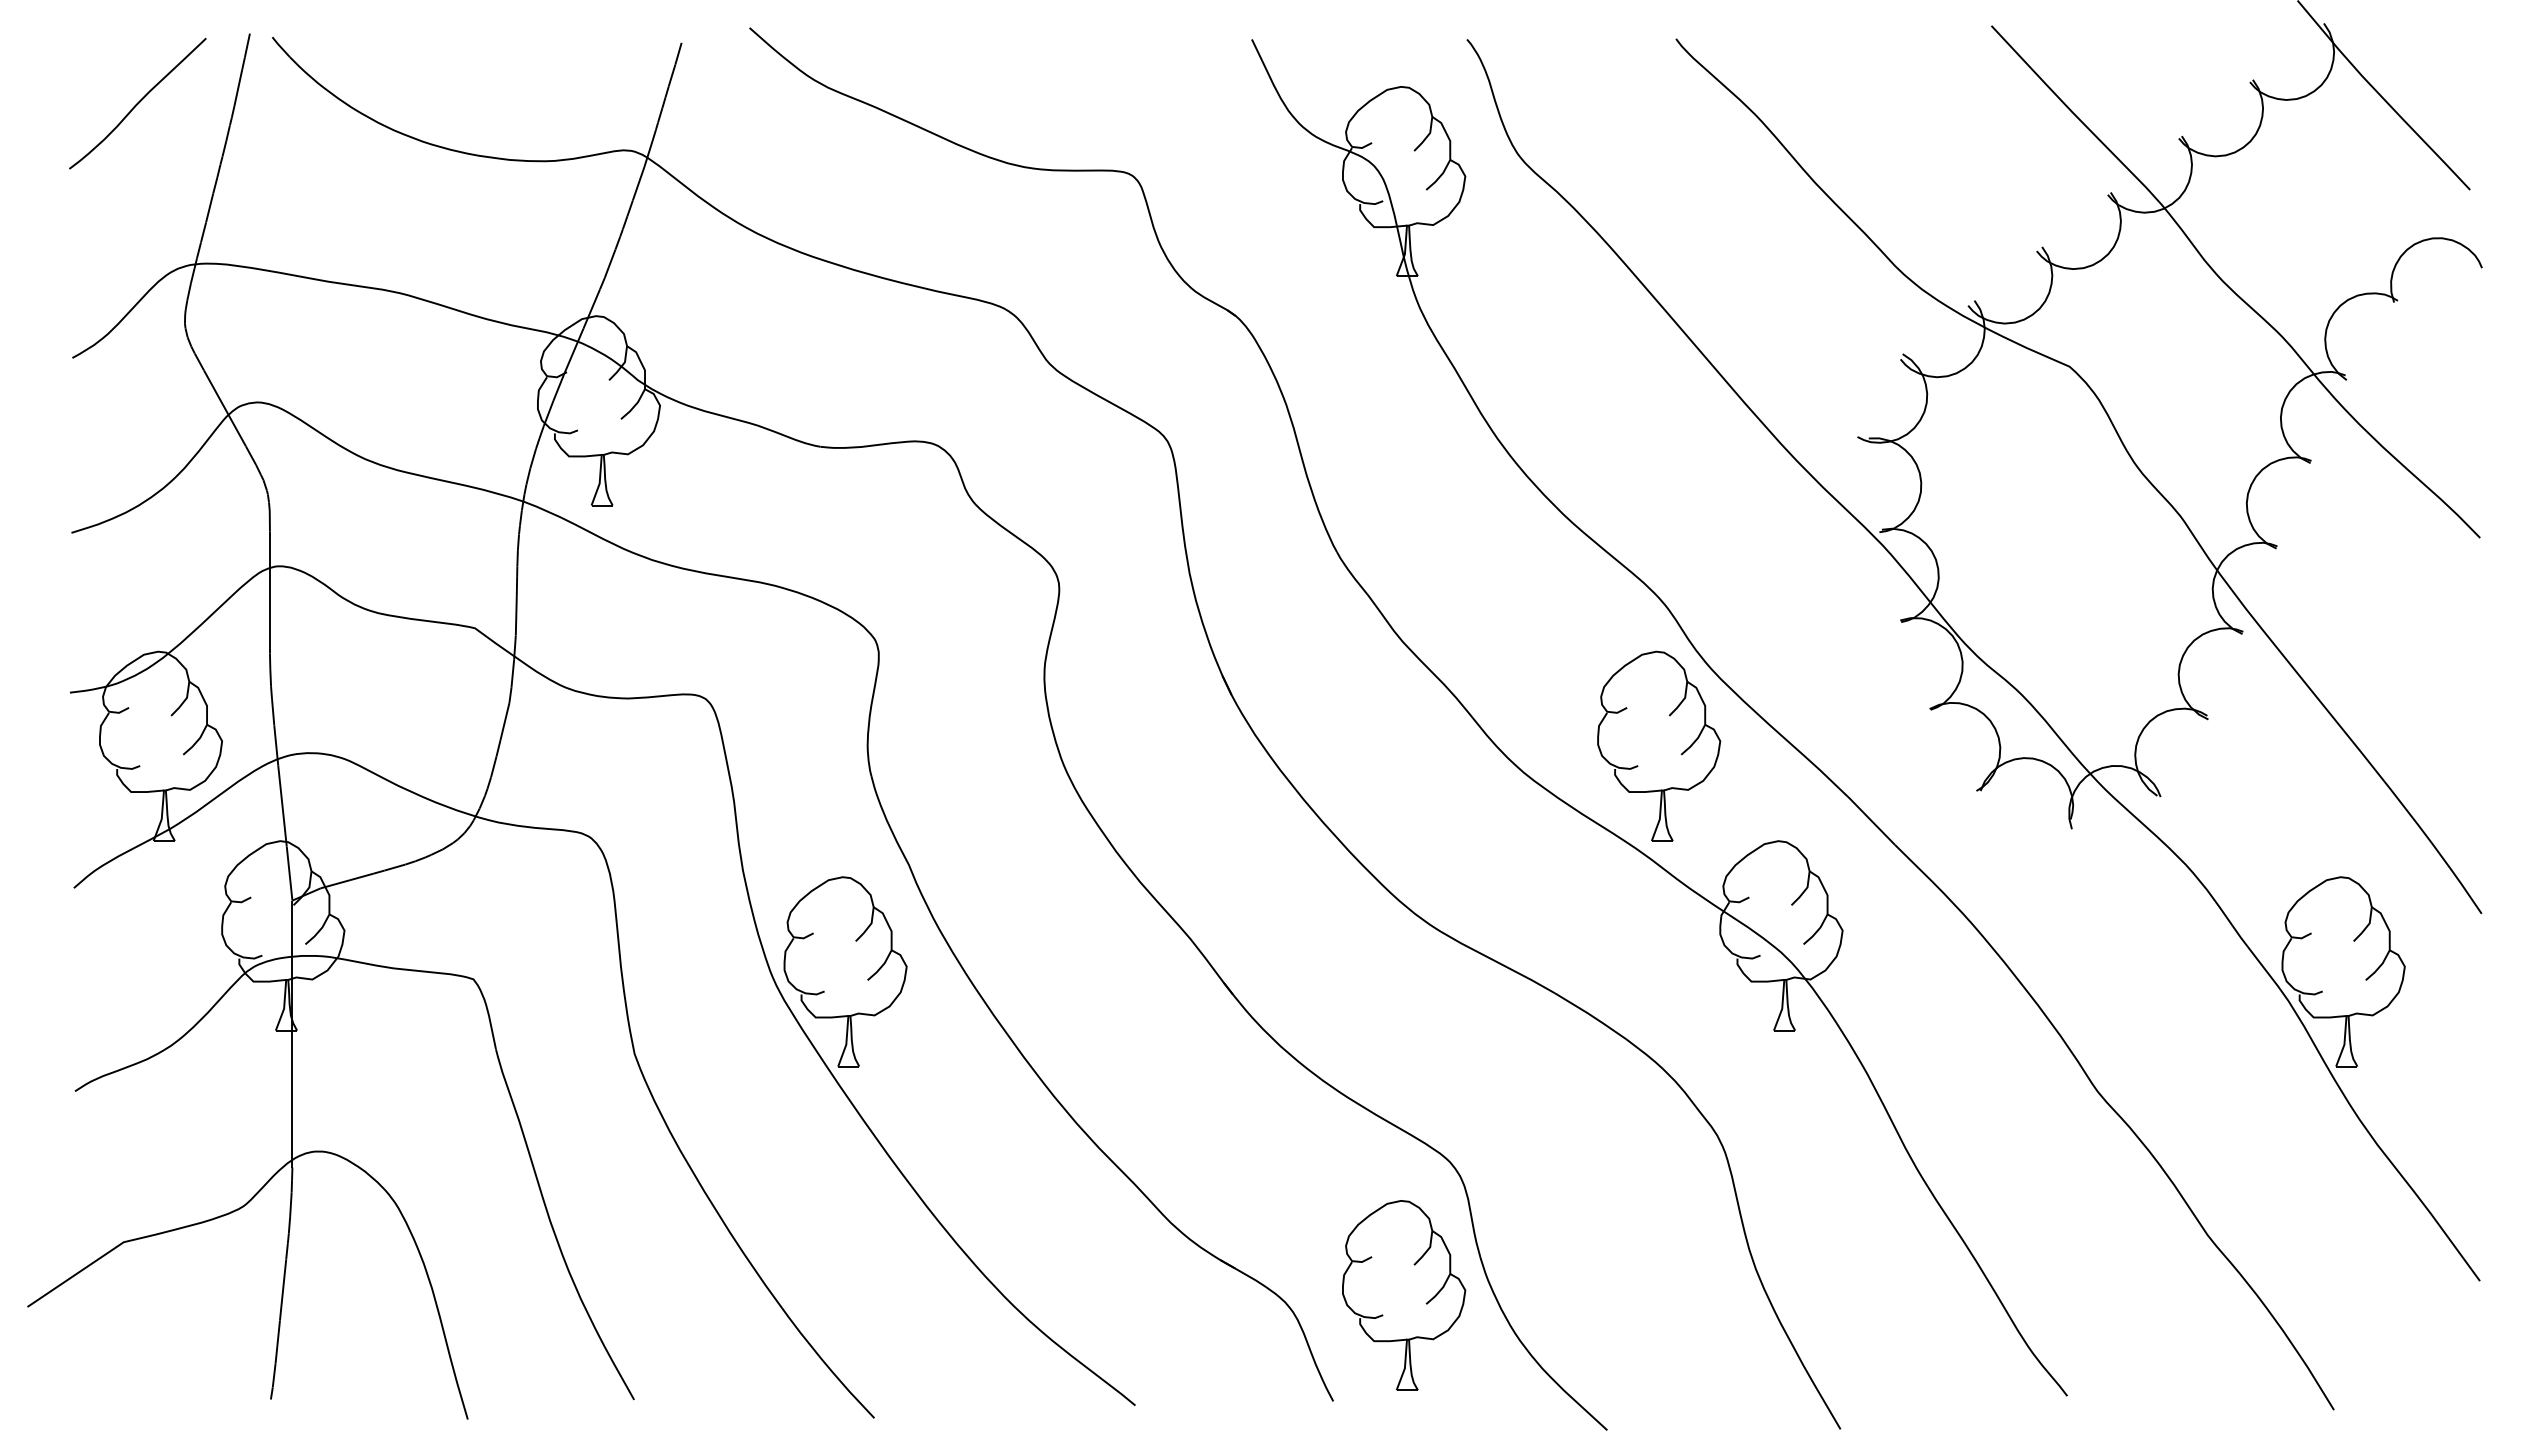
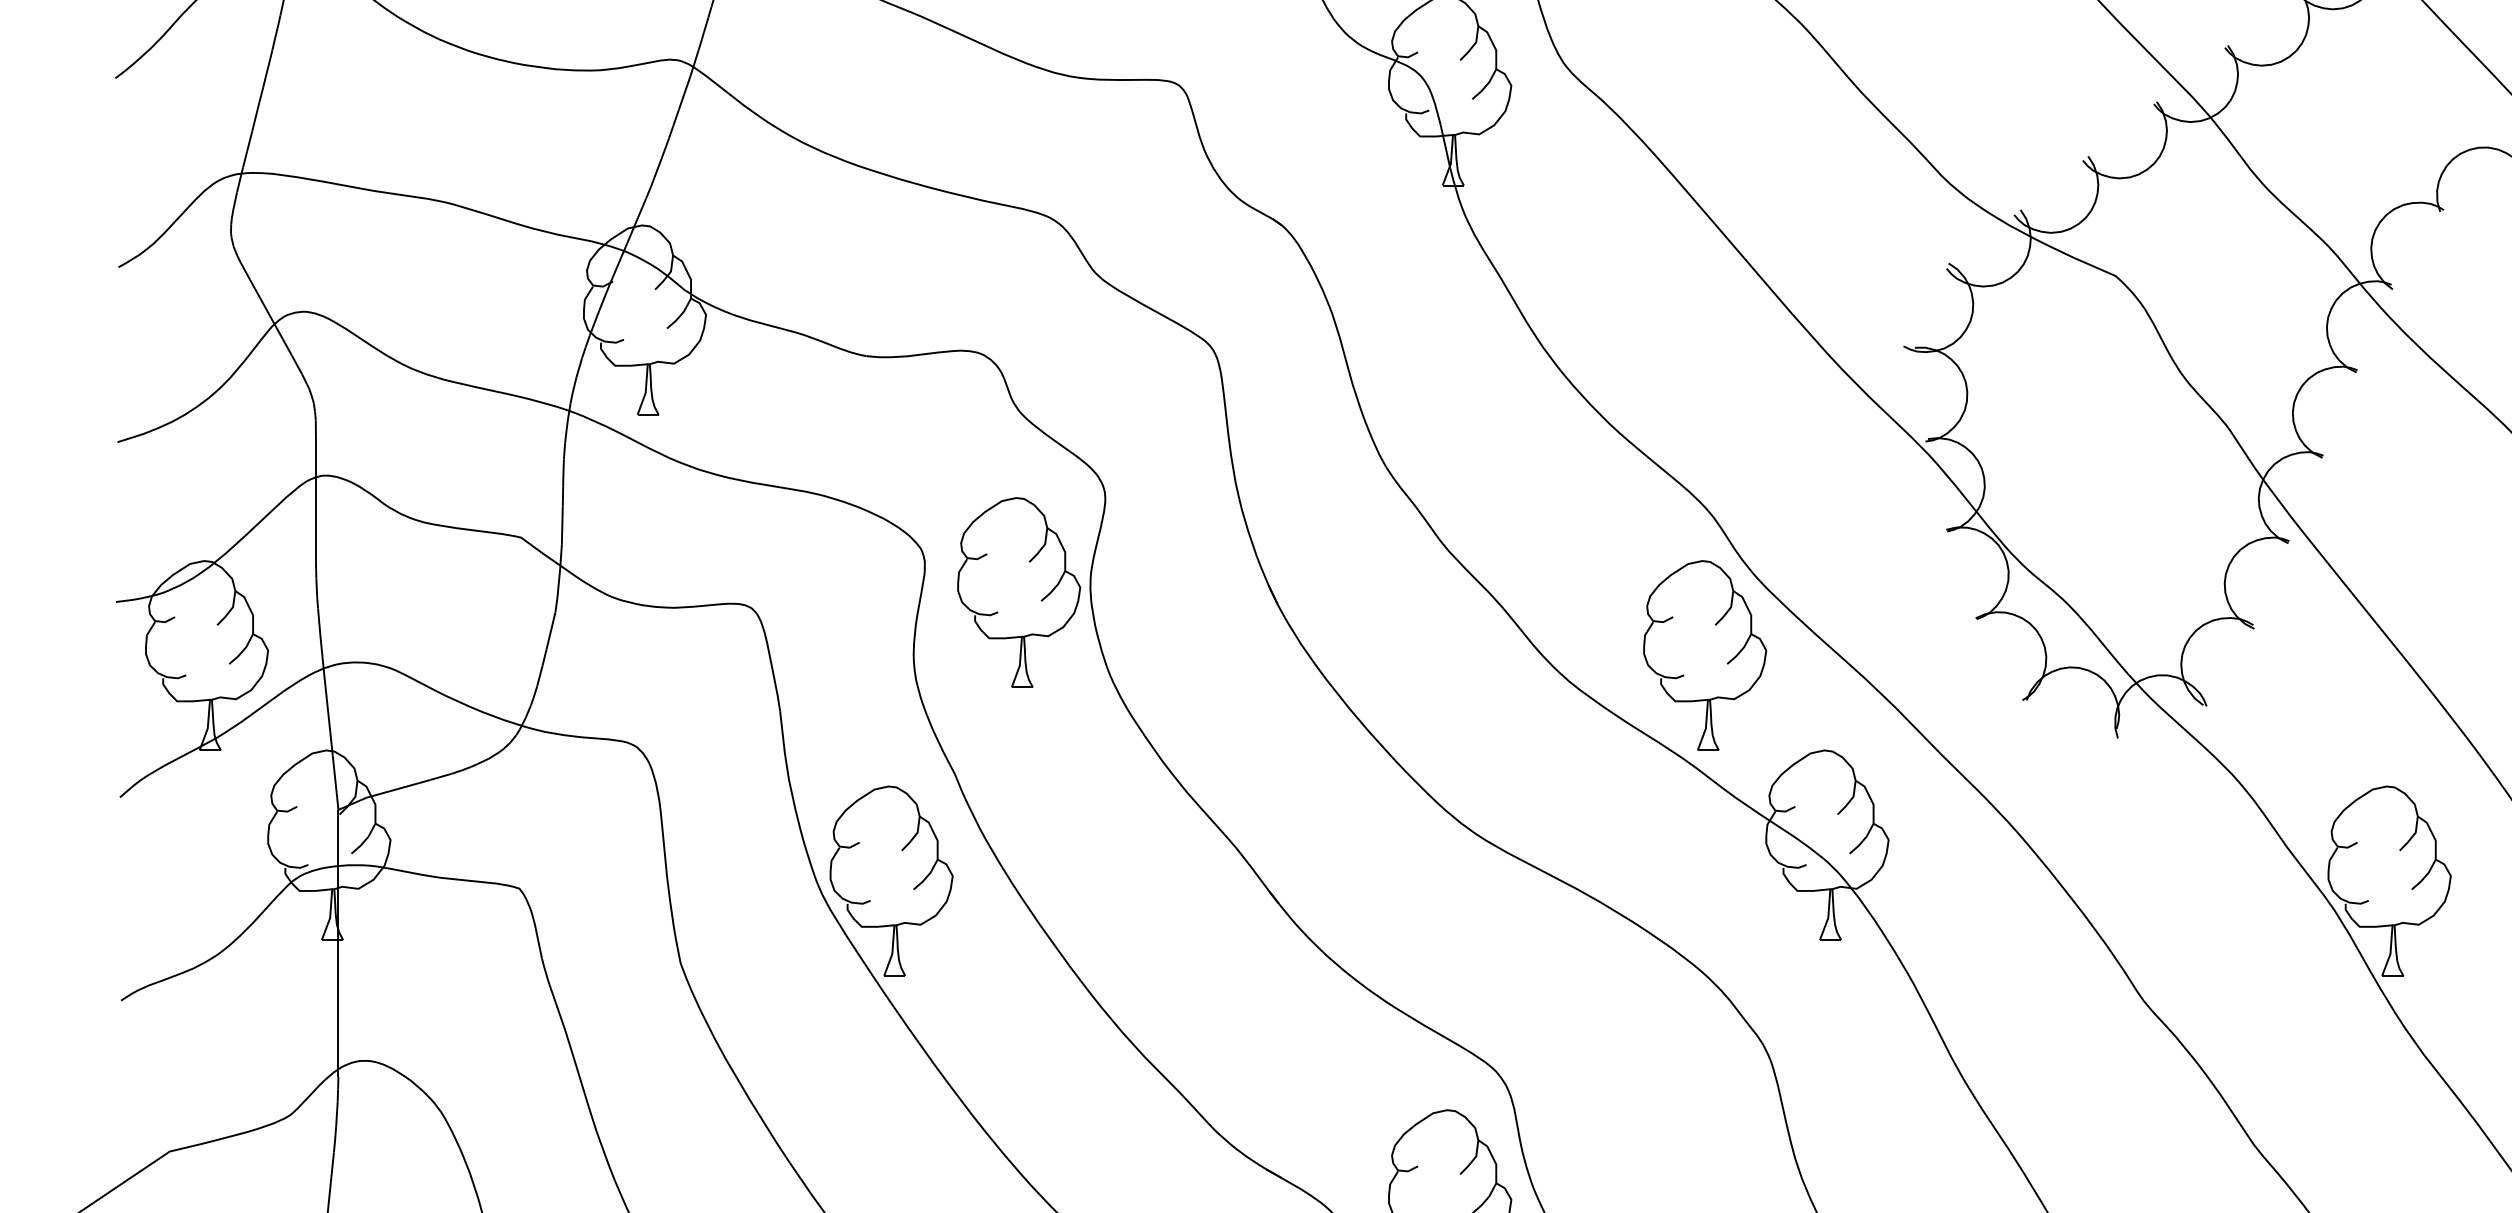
part: (994, 691) -> (1040, 600), added

